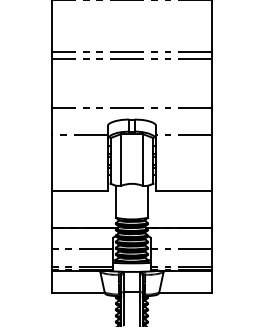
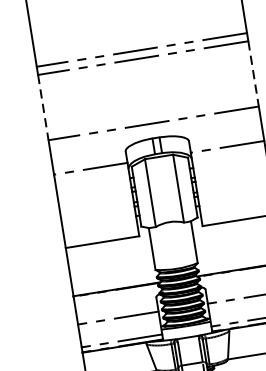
line: (51, 83) -> (43, 107), solid -> dashed
line: (212, 83) -> (253, 73), solid -> dashed

